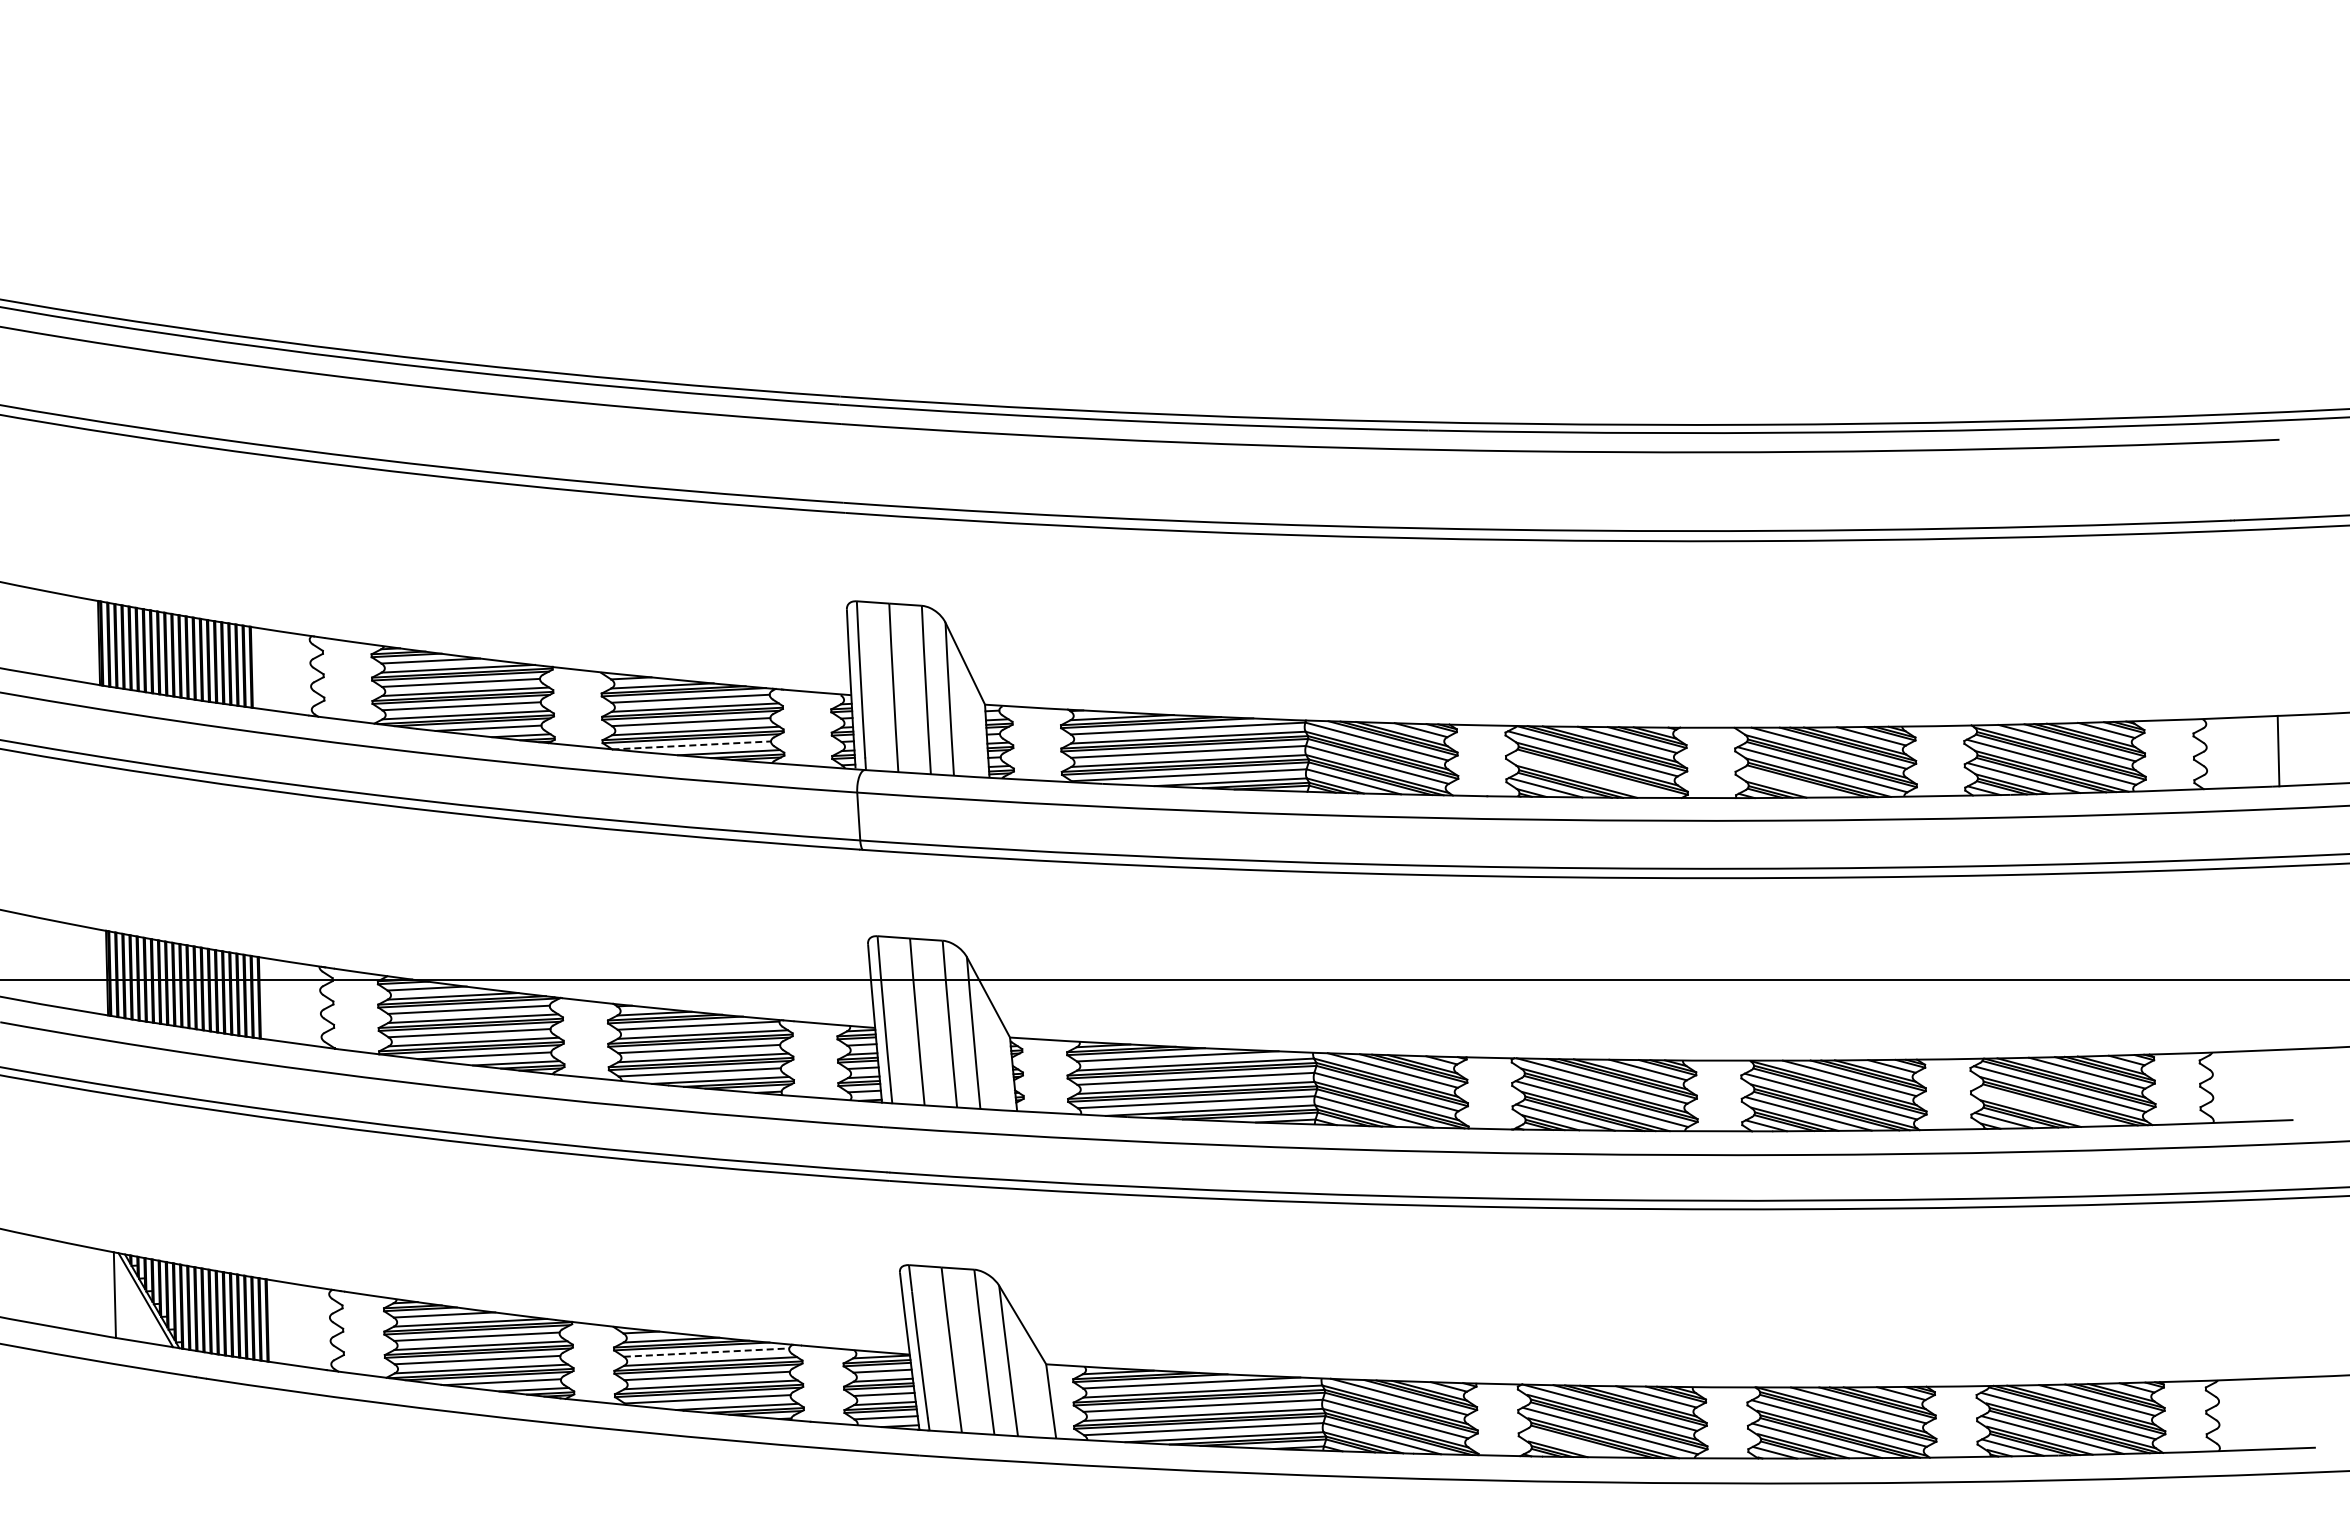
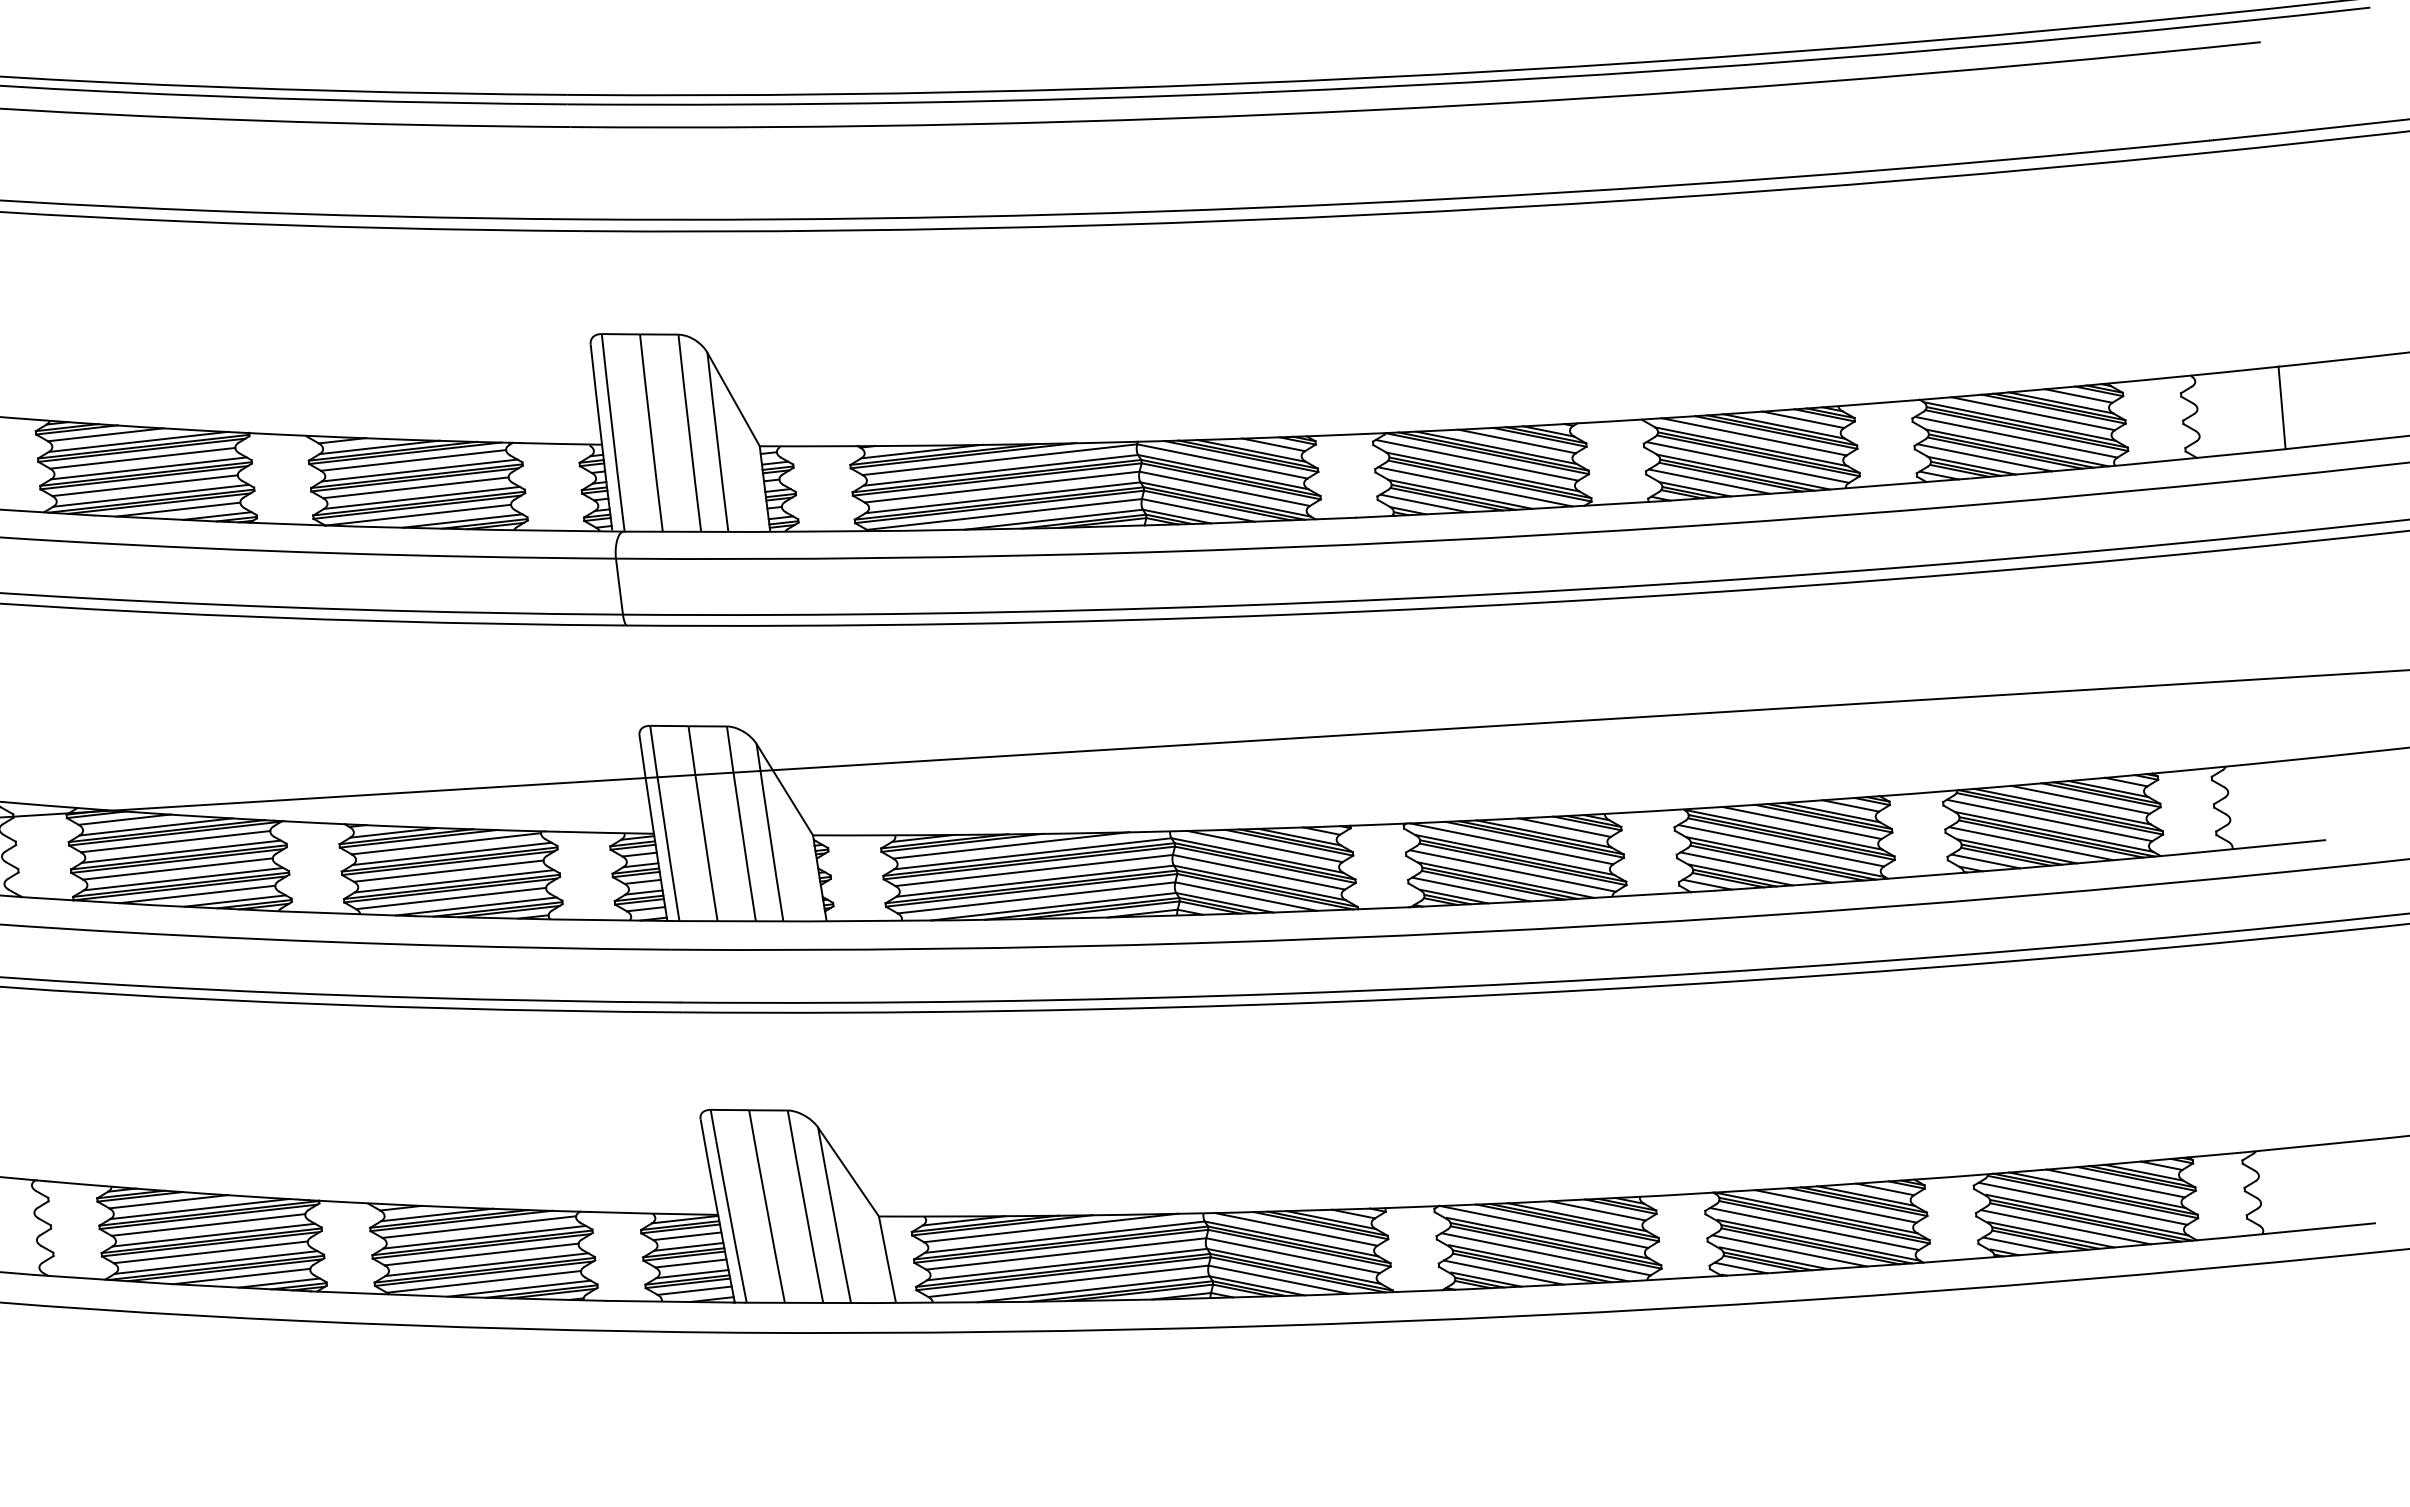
line: (692, 745) -> (419, 515), dashed -> solid
line: (1589, 775) -> (1474, 486), added
line: (1788, 783) -> (1708, 481), added
line: (2042, 1107) -> (2030, 843), added
line: (706, 1352) -> (479, 1226), dashed -> solid
line: (1573, 1444) -> (1503, 1272), added

